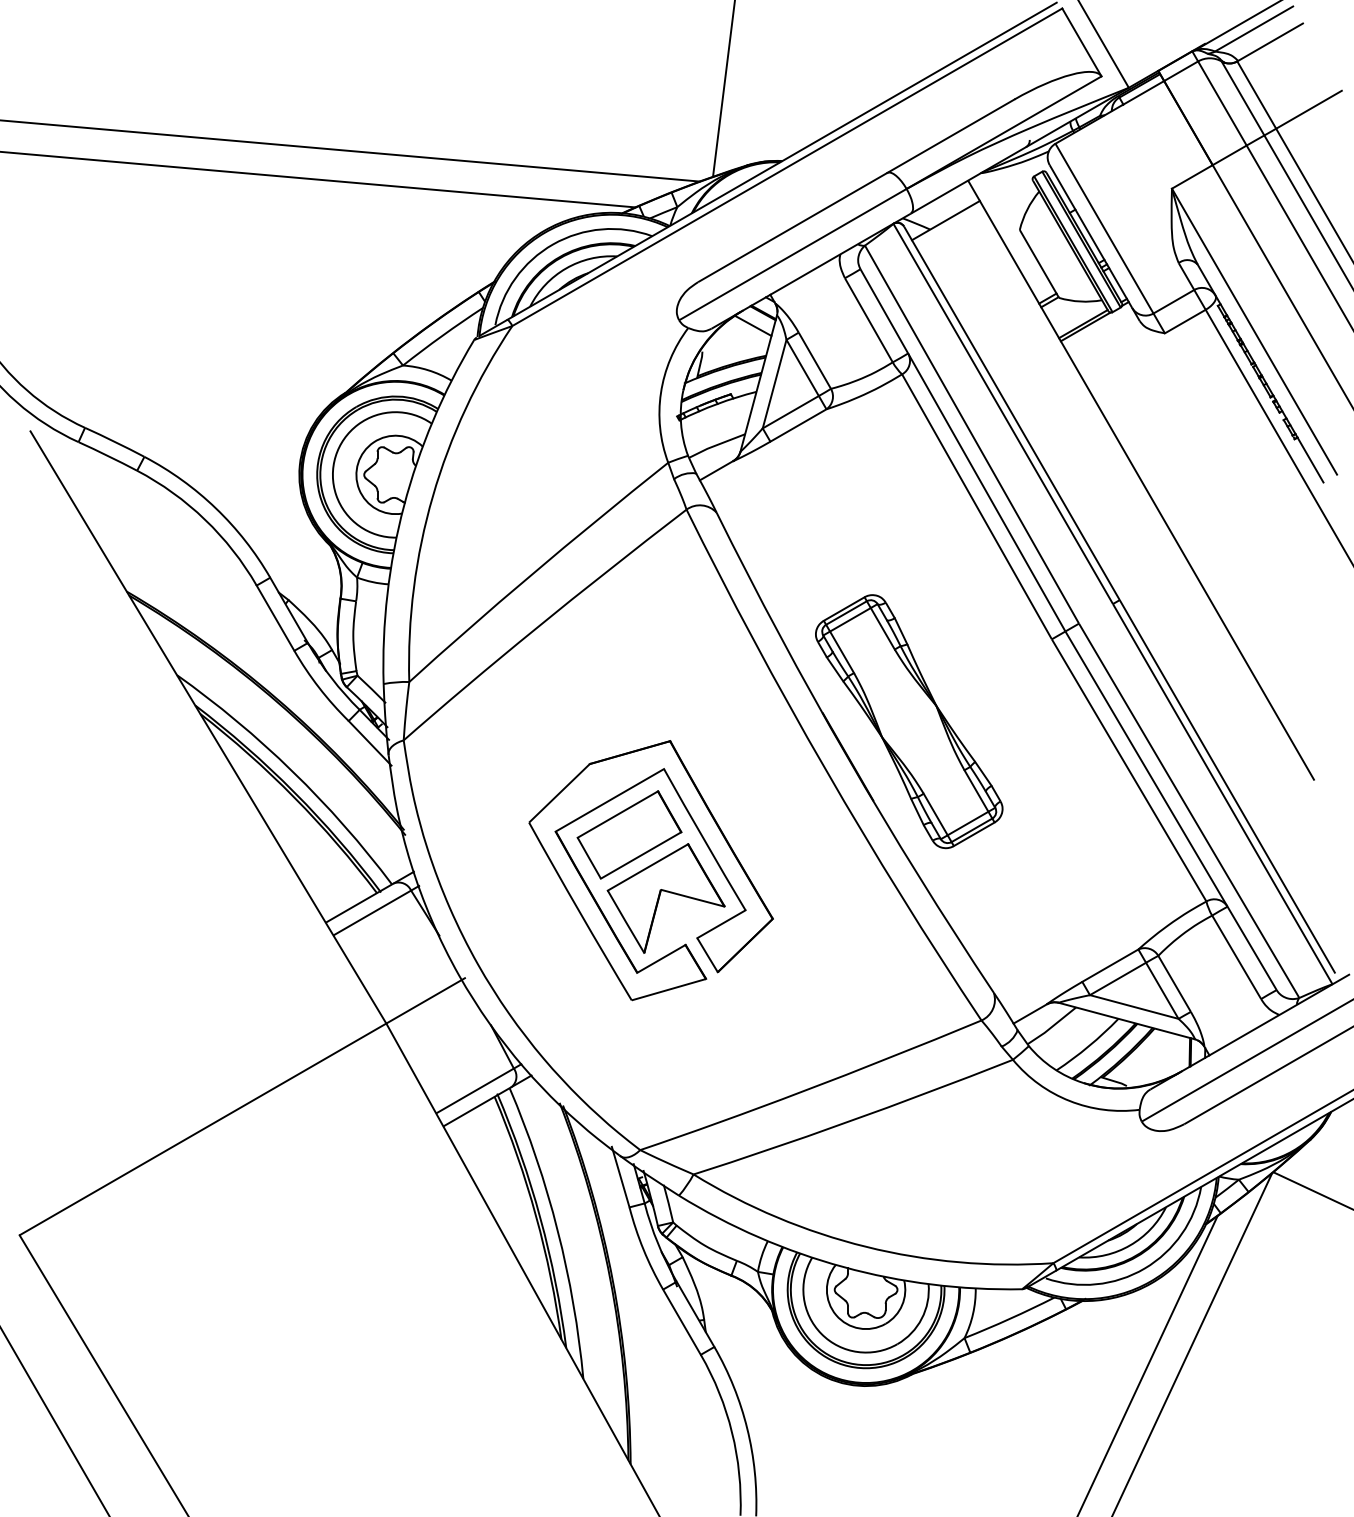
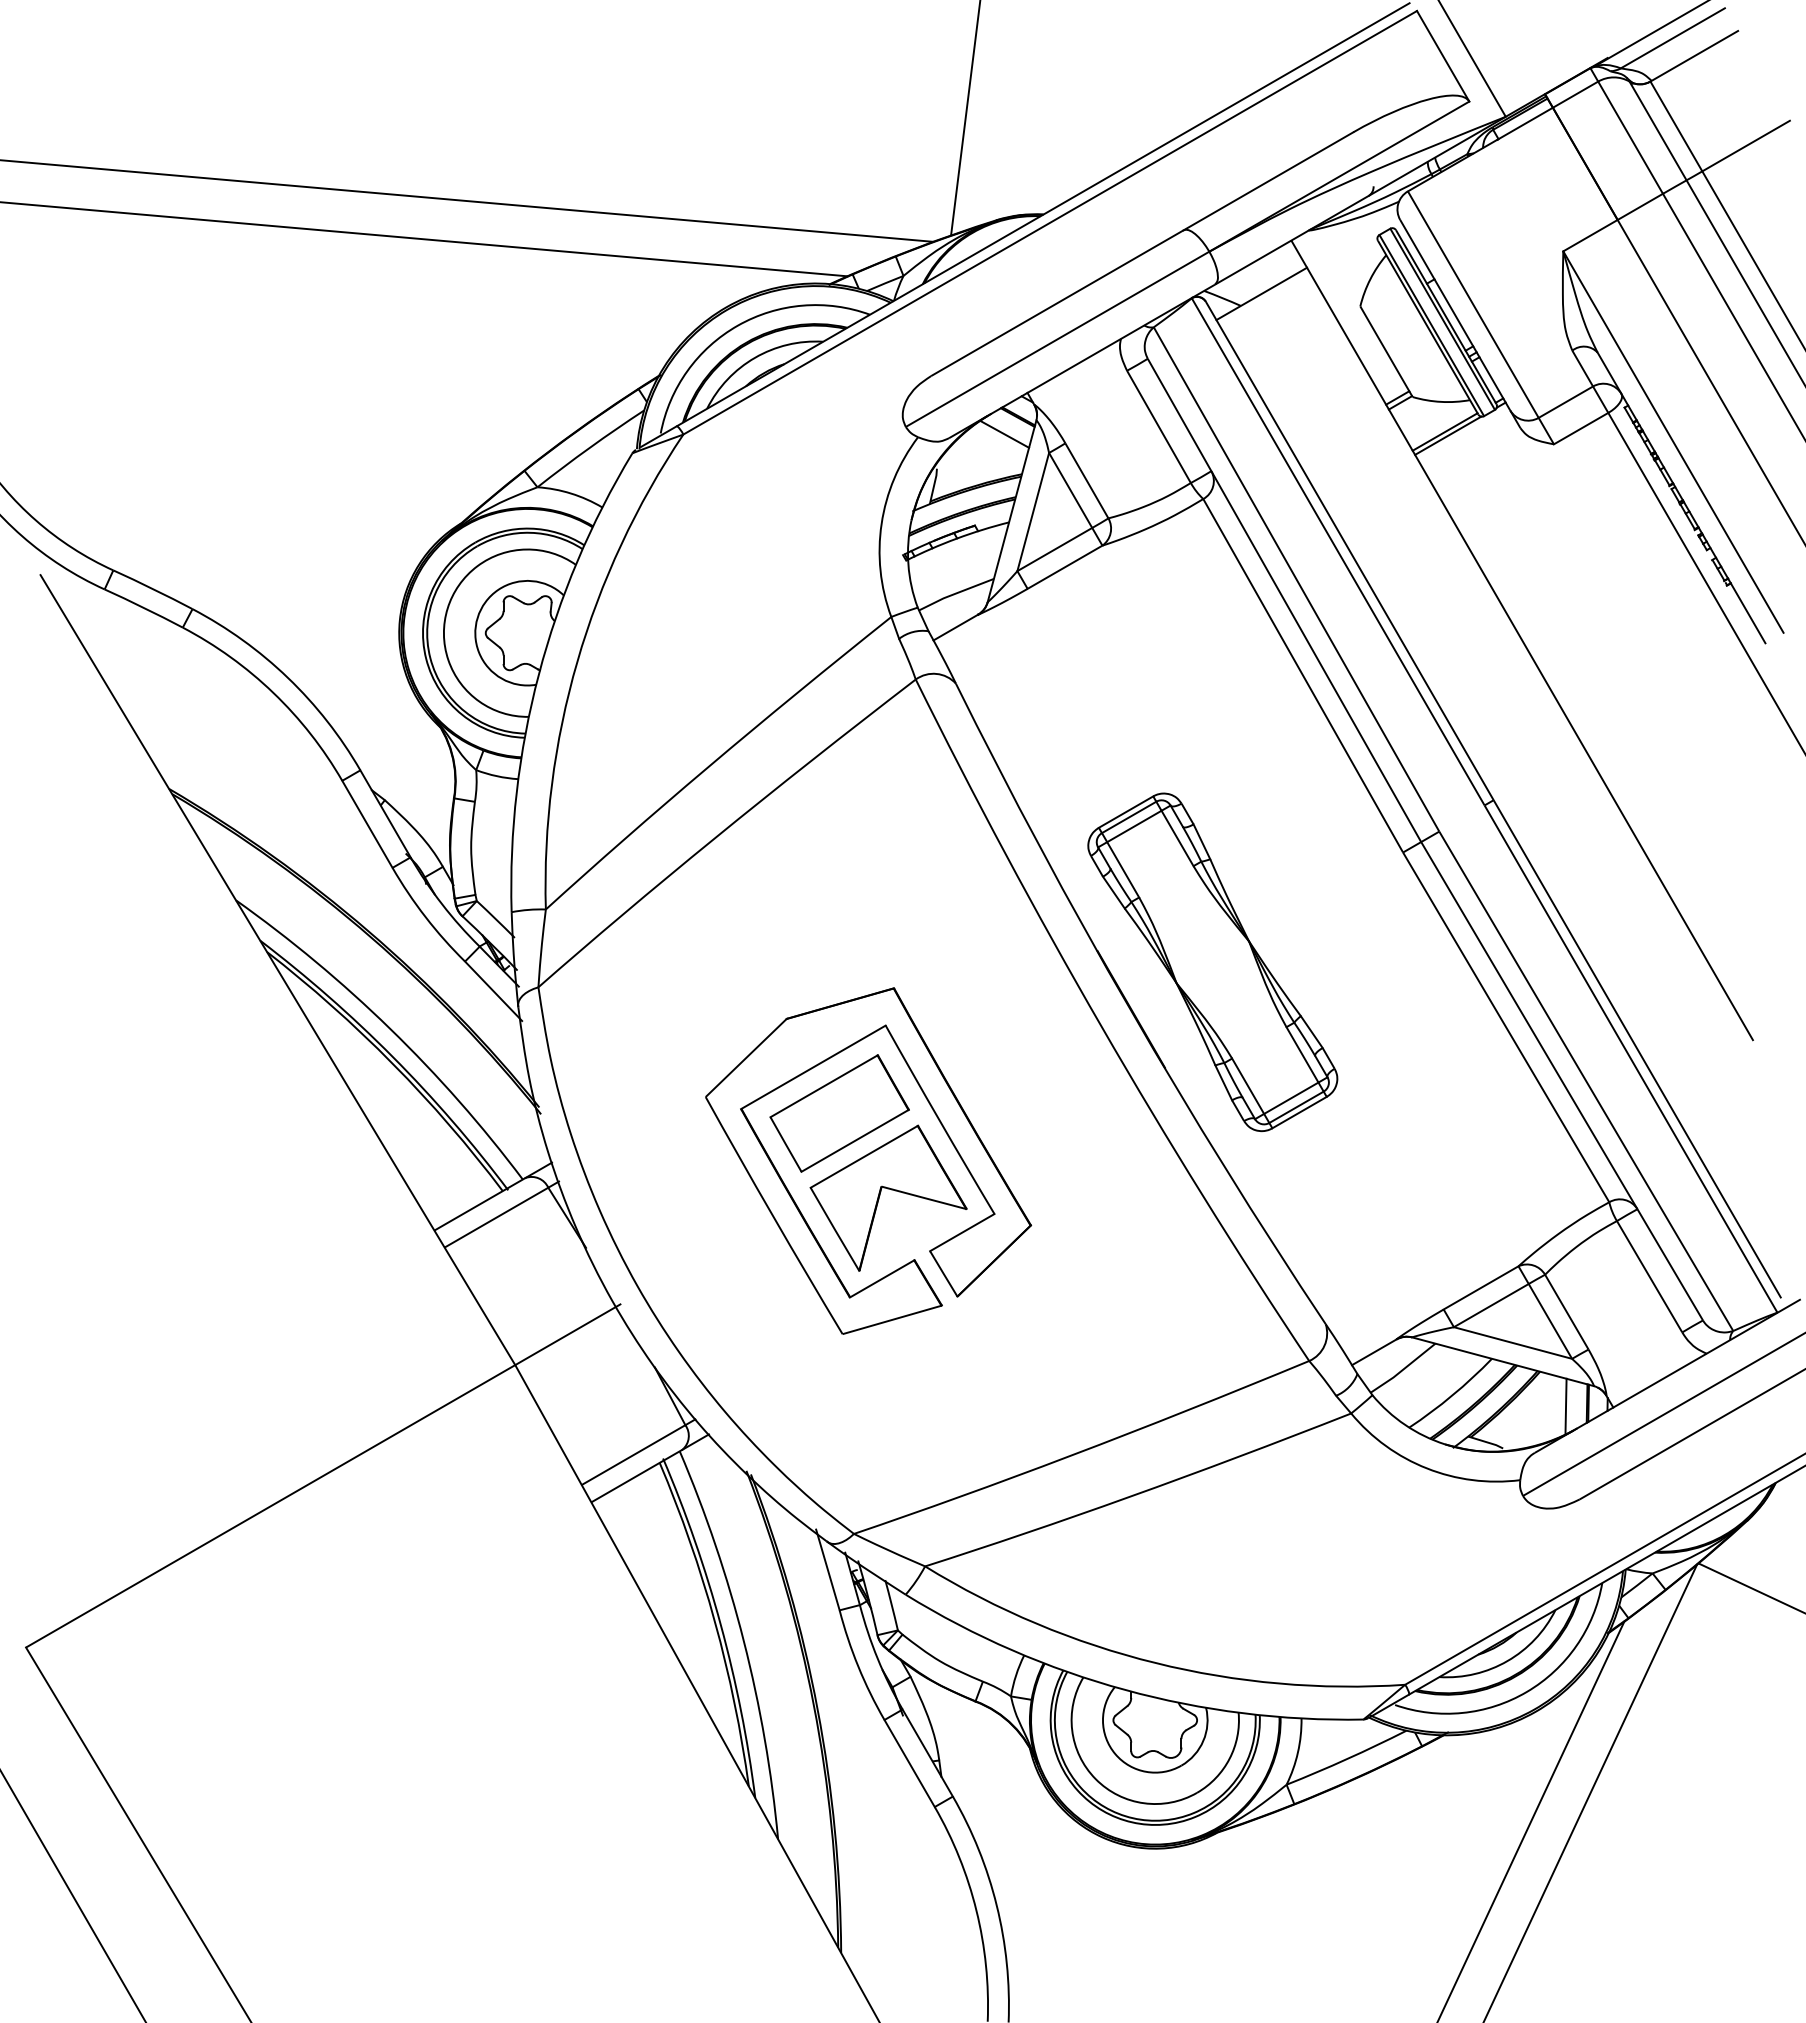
line: (1173, 1053) -> (1565, 1405), added

